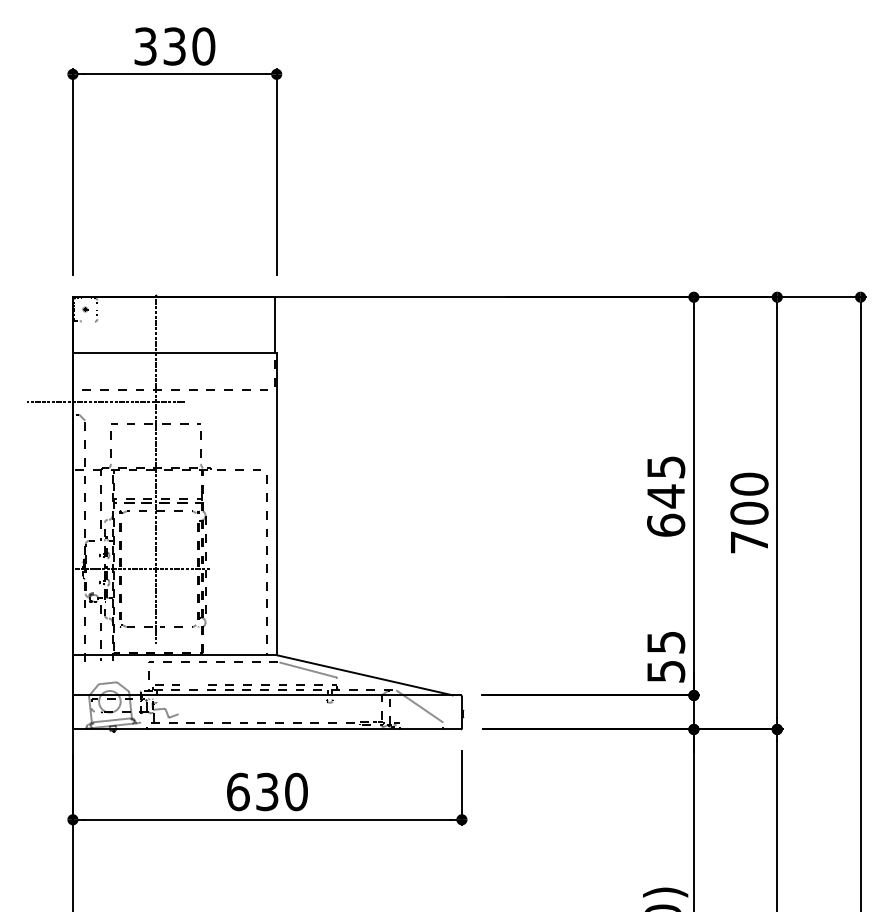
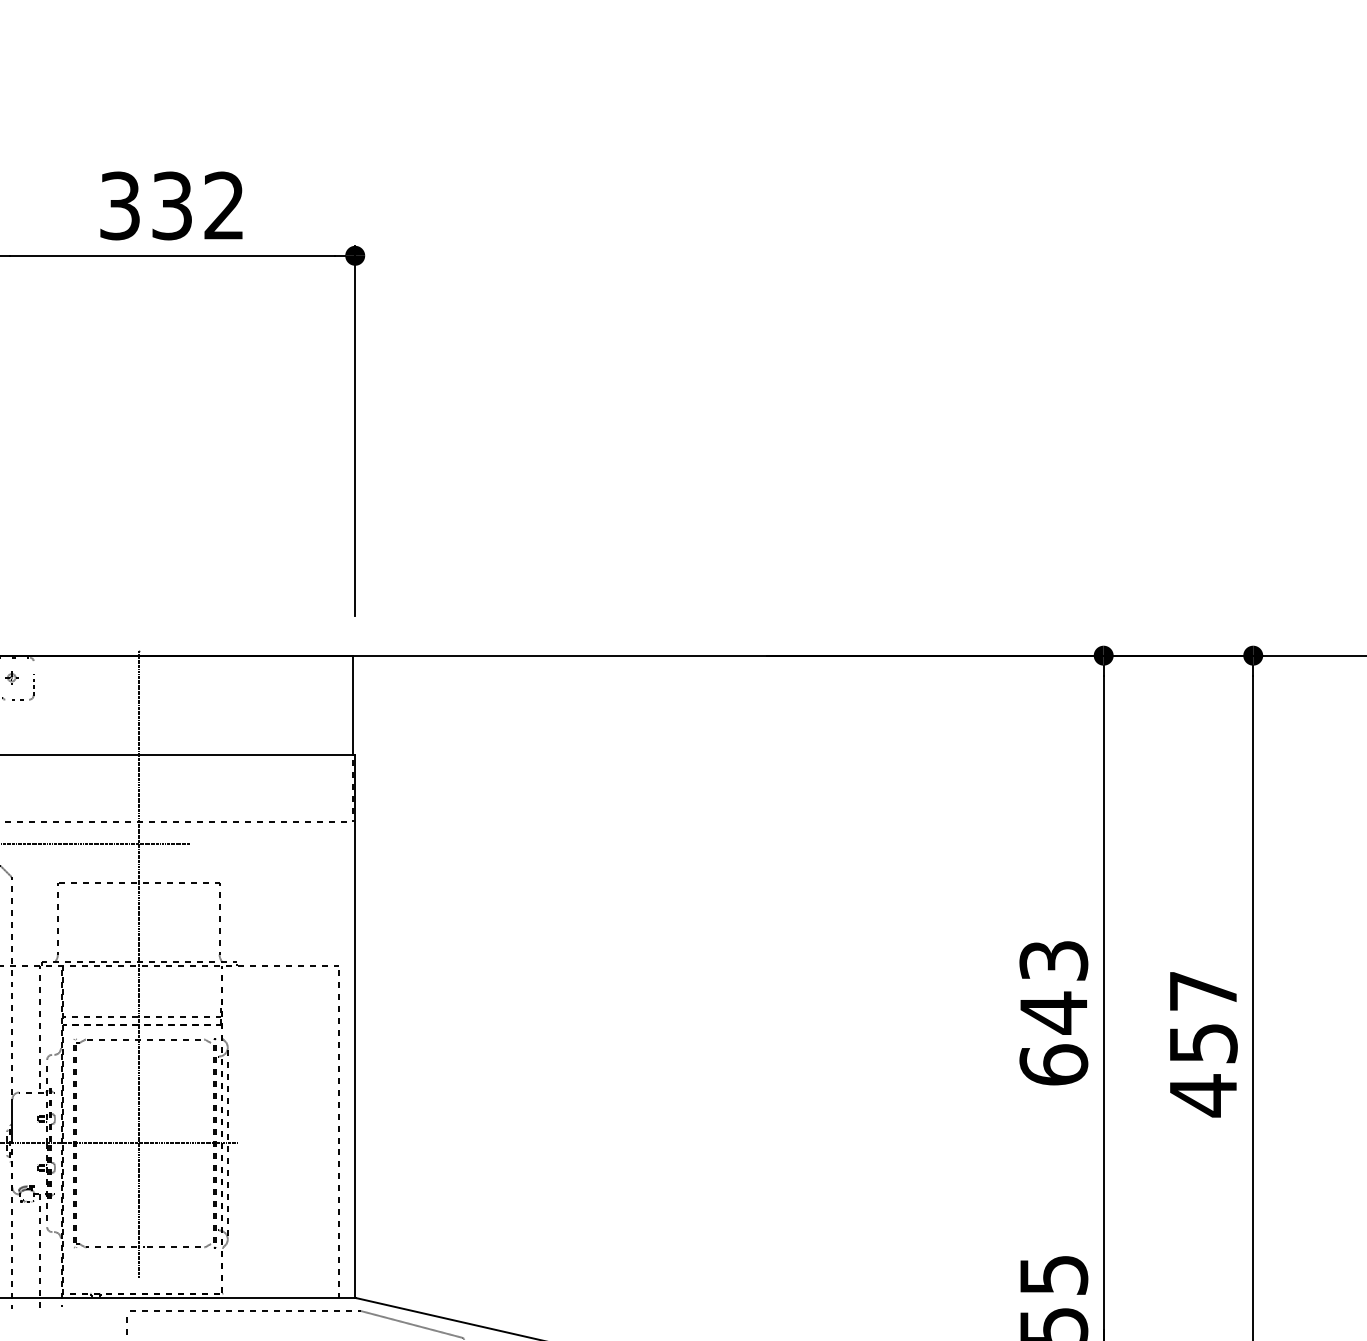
text: (203, 46) -> (223, 205), 330 -> 332
text: (665, 466) -> (1052, 959), 645 -> 643
text: (749, 513) -> (1203, 1043), 700 -> 457

